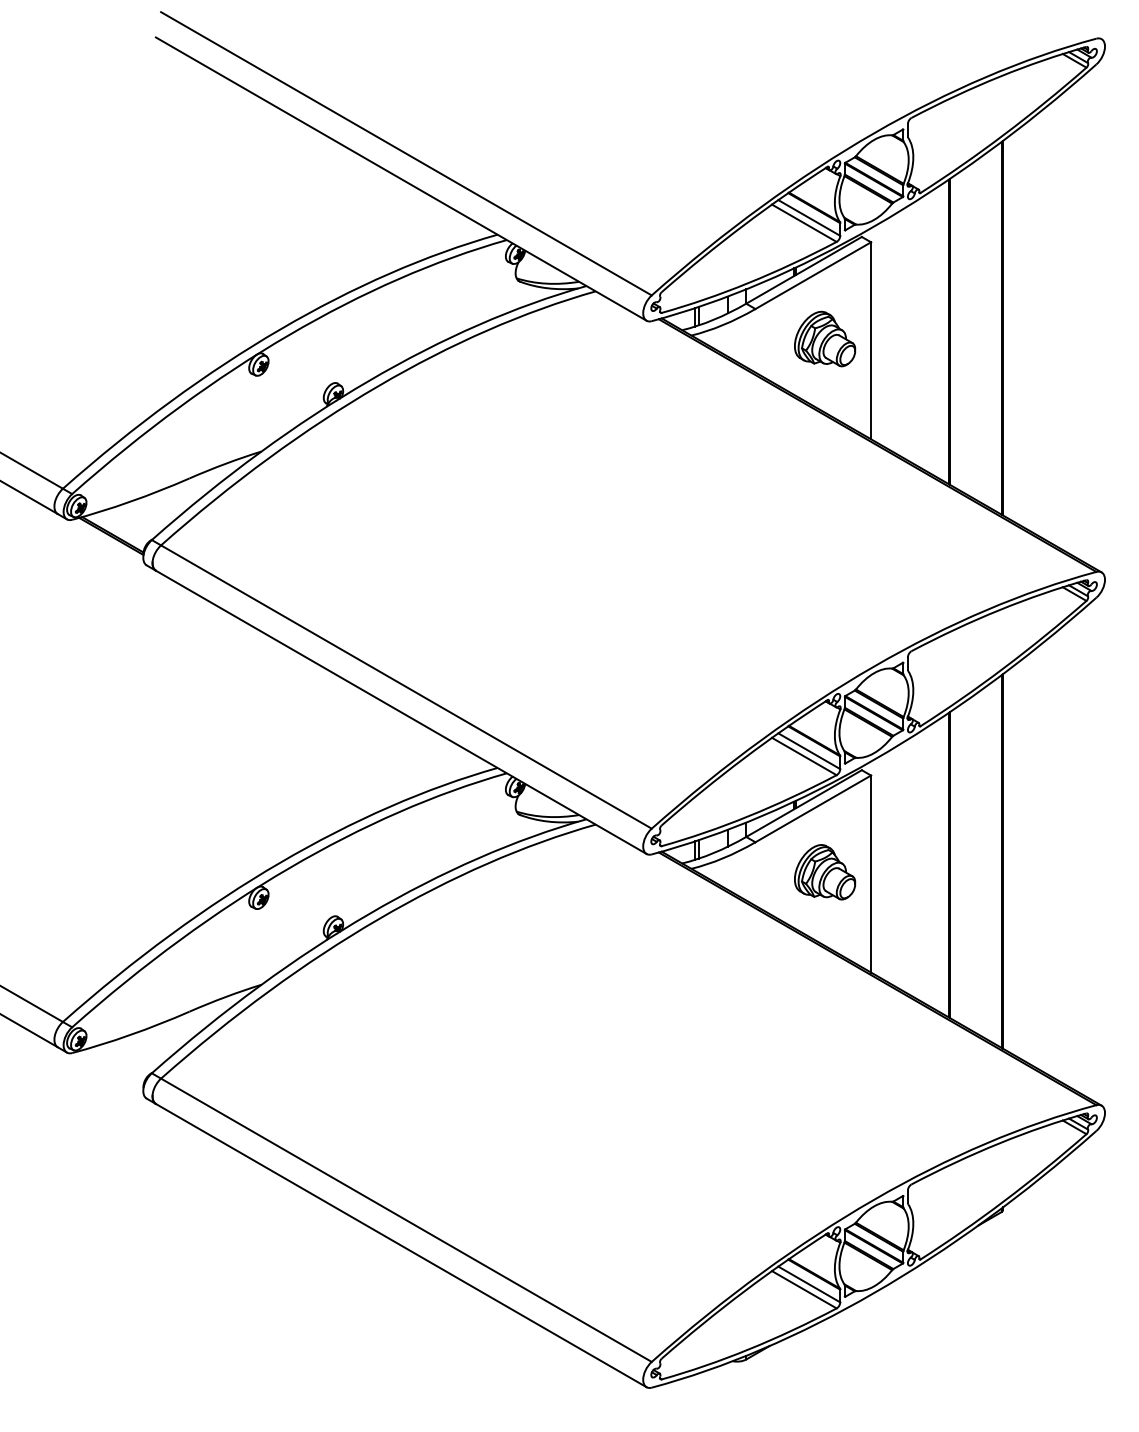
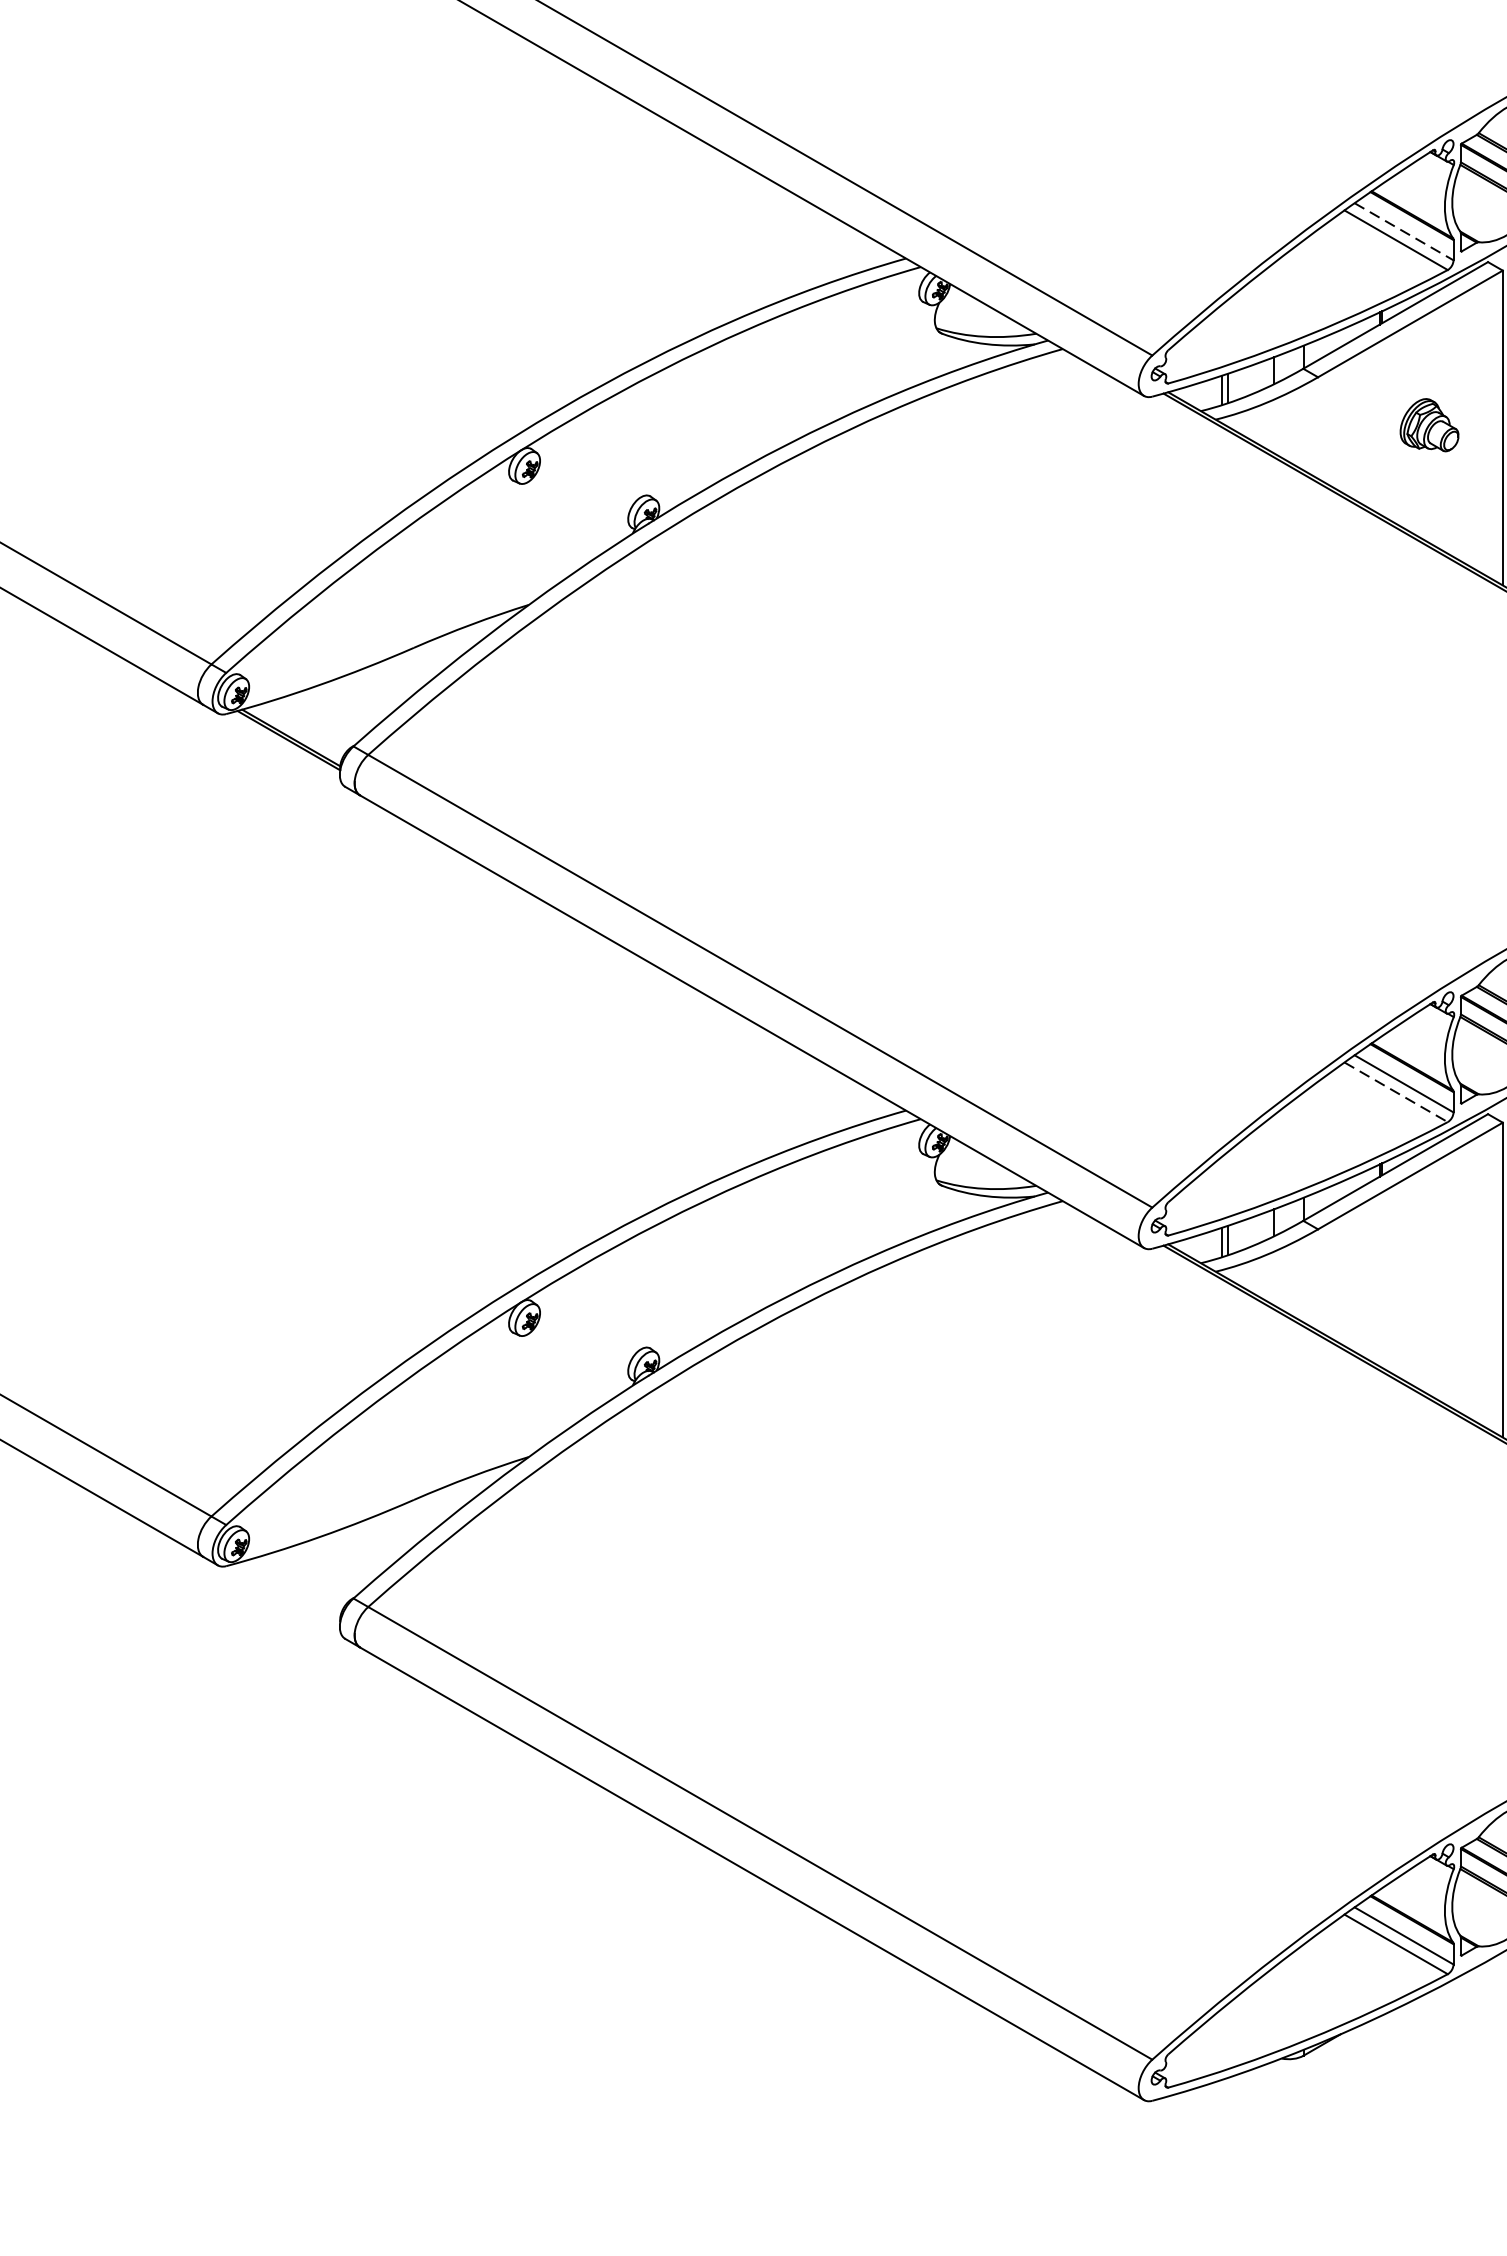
line: (809, 217) -> (1404, 231), solid -> dashed
part: (825, 338) -> (1429, 424), size x0.6
line: (804, 756) -> (1396, 1092), solid -> dashed
part: (825, 872) -> (1429, 1277), removed

